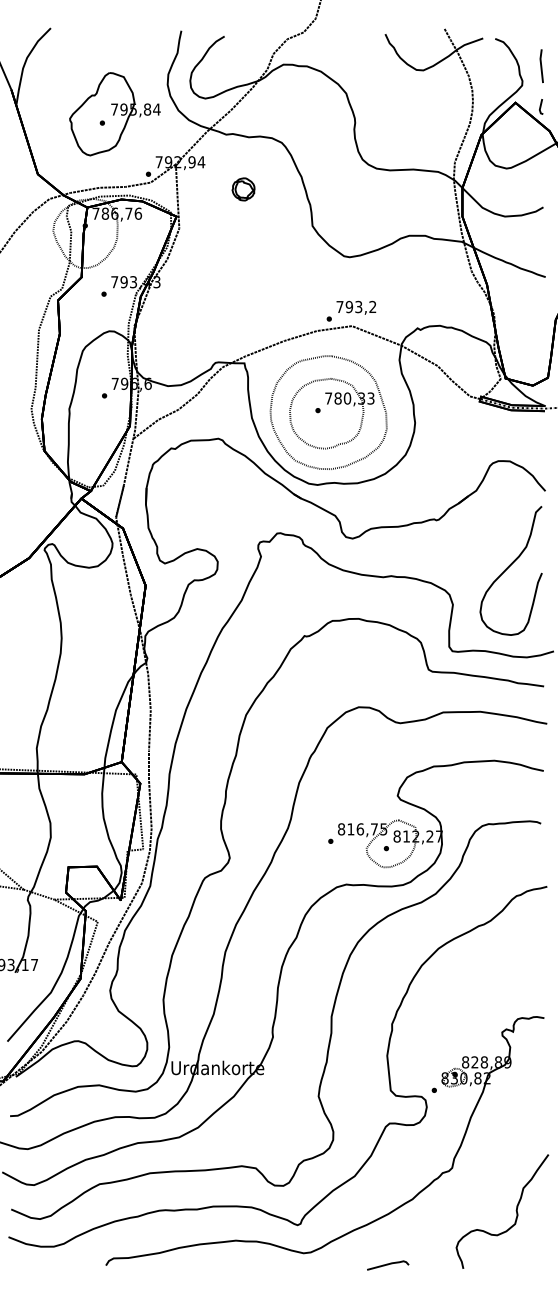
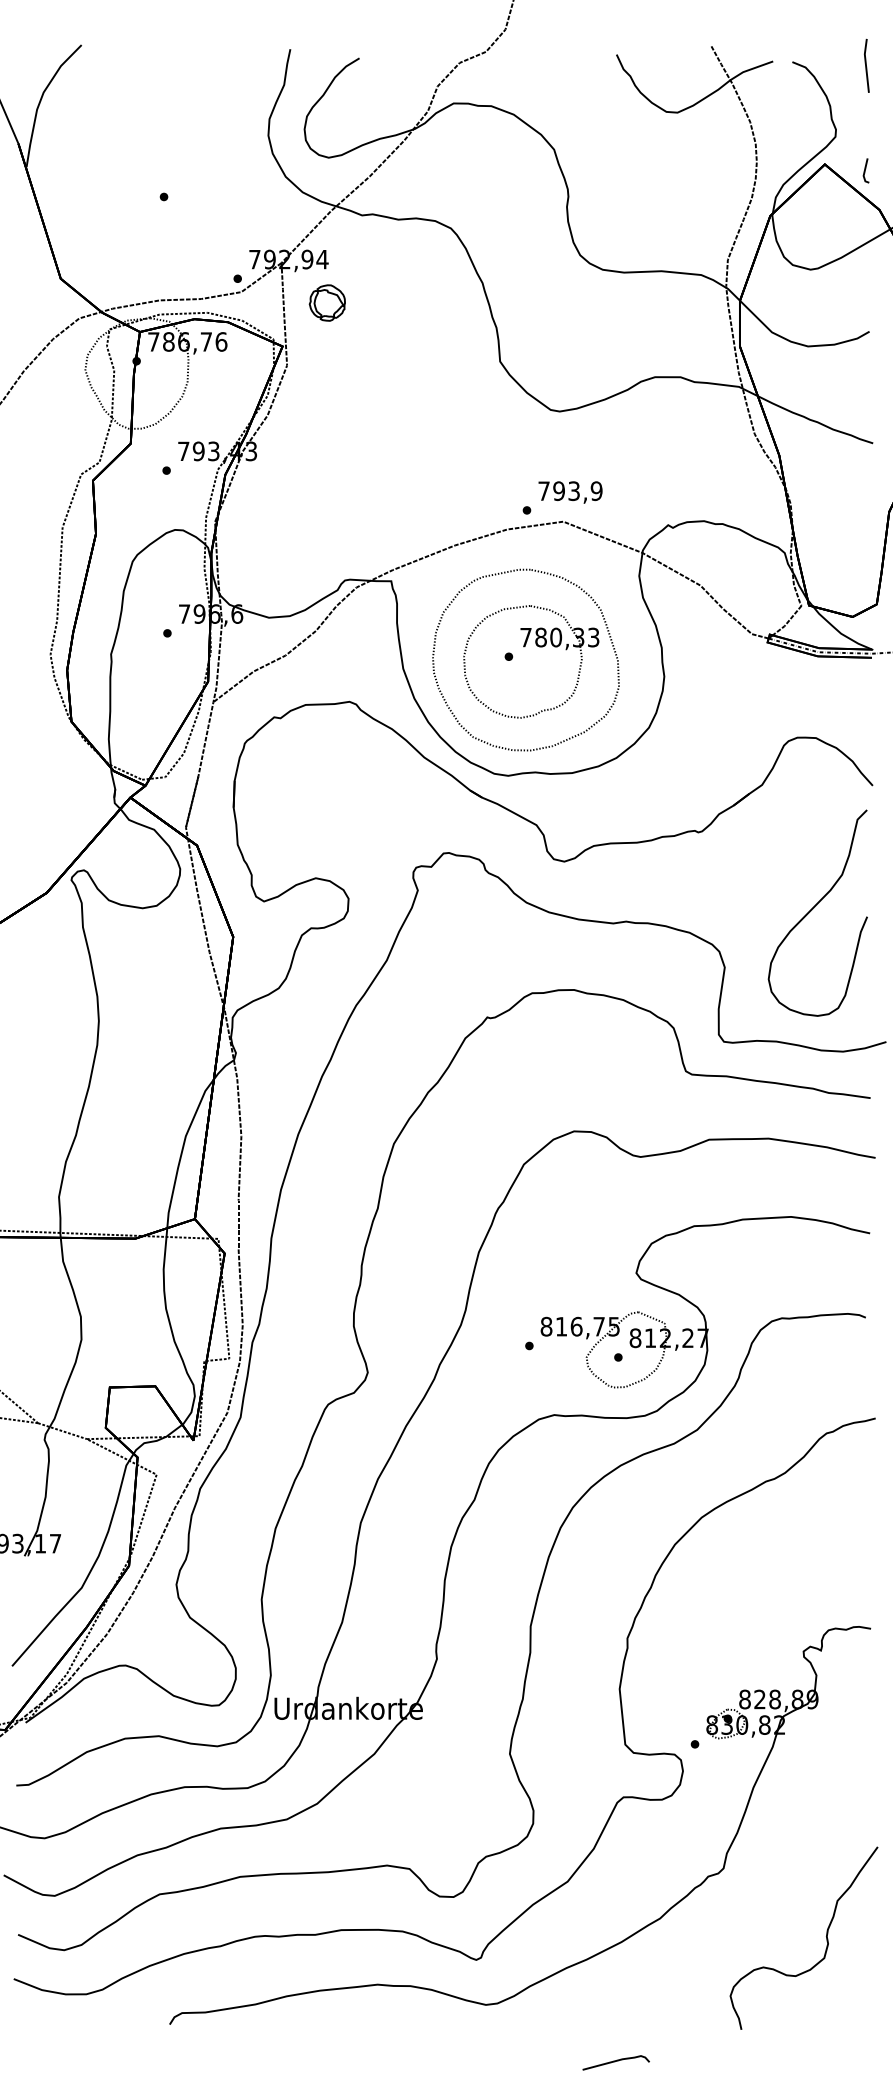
line: (541, 65) -> (866, 64), moved
part: (114, 114) -> (183, 183), removed
part: (243, 189) -> (327, 303), moved
text: (372, 307) -> (596, 491), 793,2 -> 793,9
curve: (388, 1265) -> (616, 2062), moved

